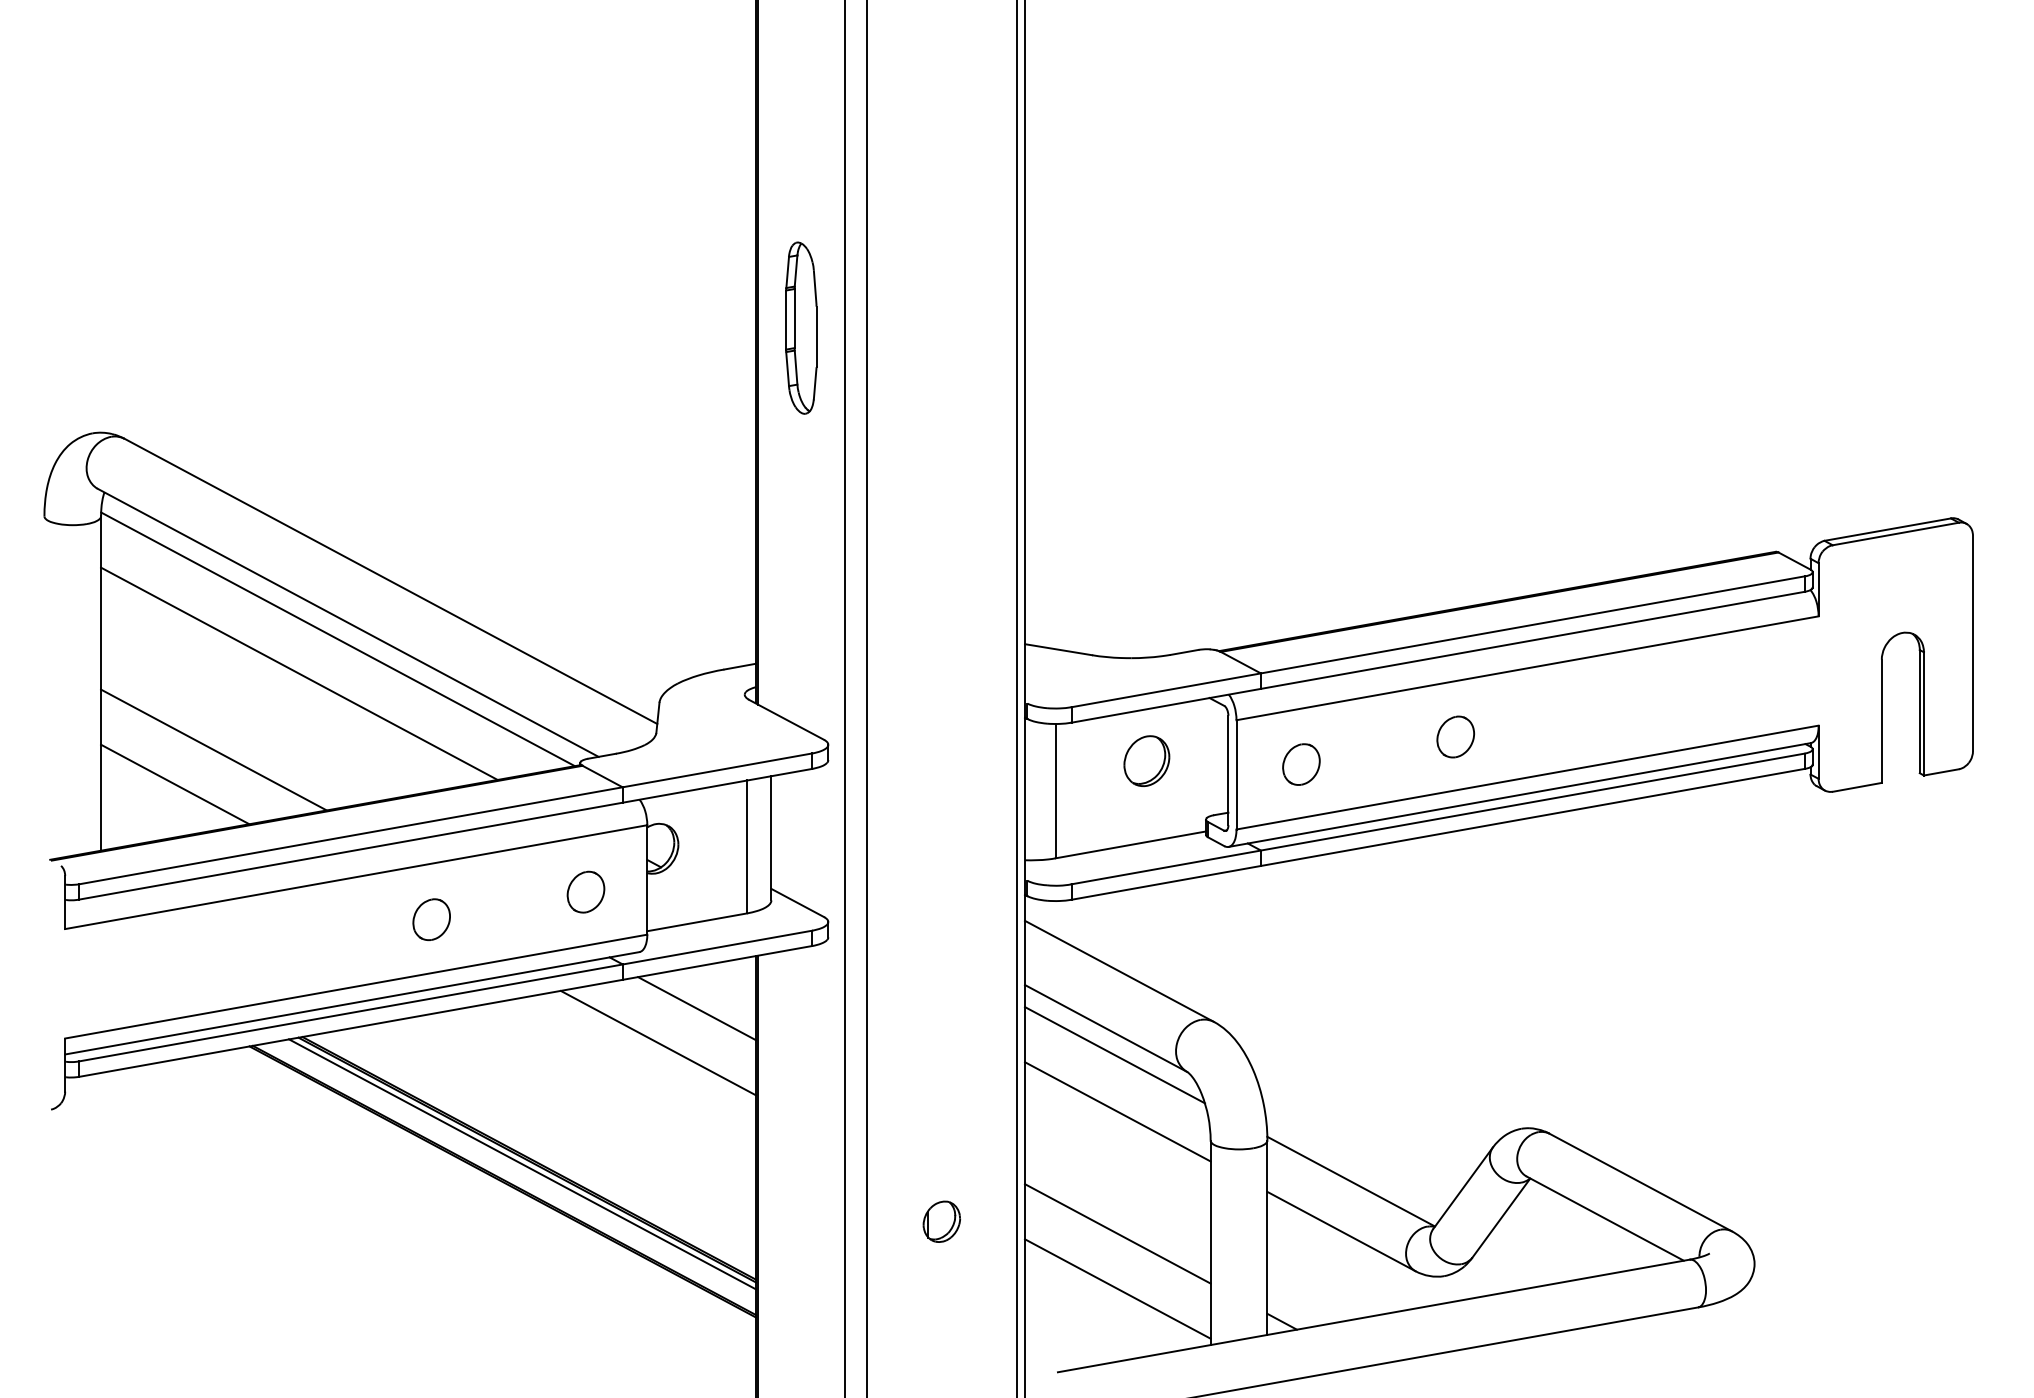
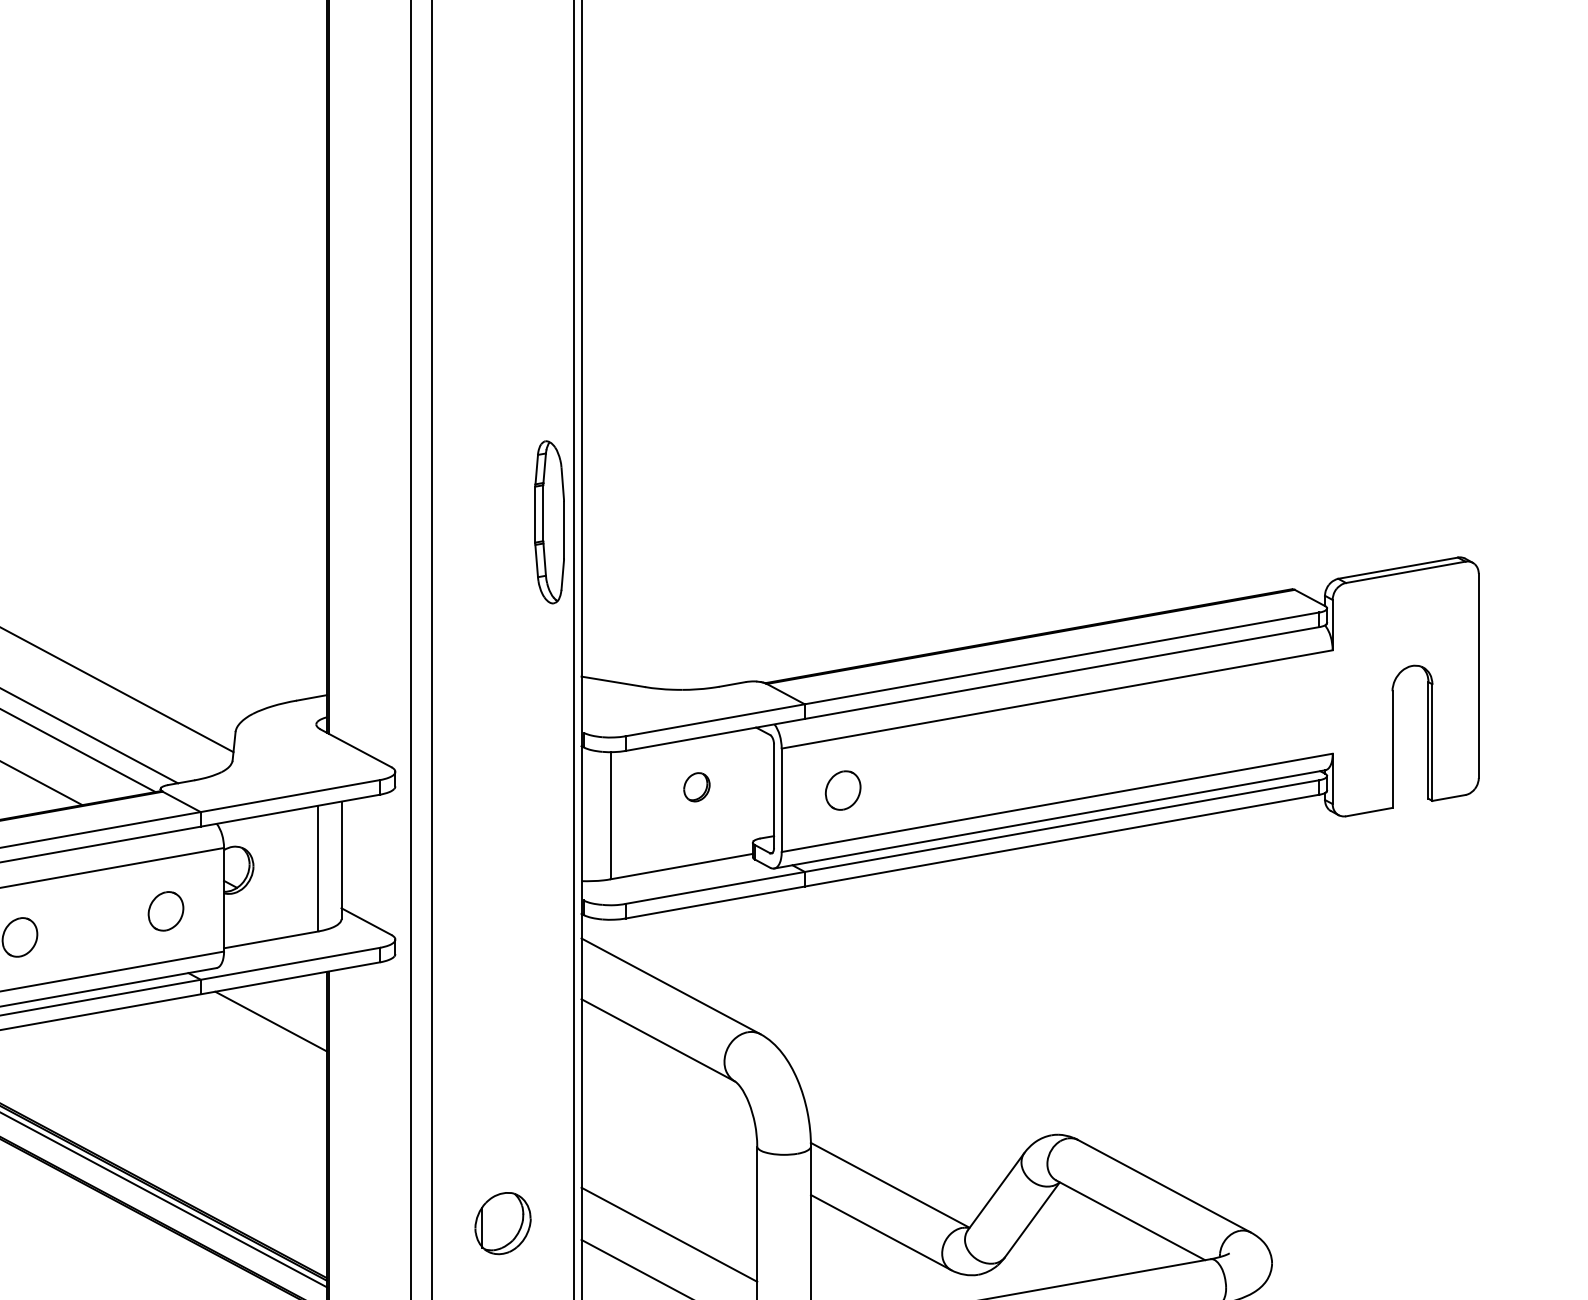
part: (801, 327) -> (549, 521), moved
part: (1455, 736) -> (989, 764), removed
part: (1146, 760) -> (696, 786), size x0.6
line: (657, 1042) -> (233, 1053), removed
line: (1115, 1055) -> (667, 1065), removed
line: (1117, 1111) -> (669, 1118), removed
part: (941, 1221) -> (502, 1223), size x1.6

